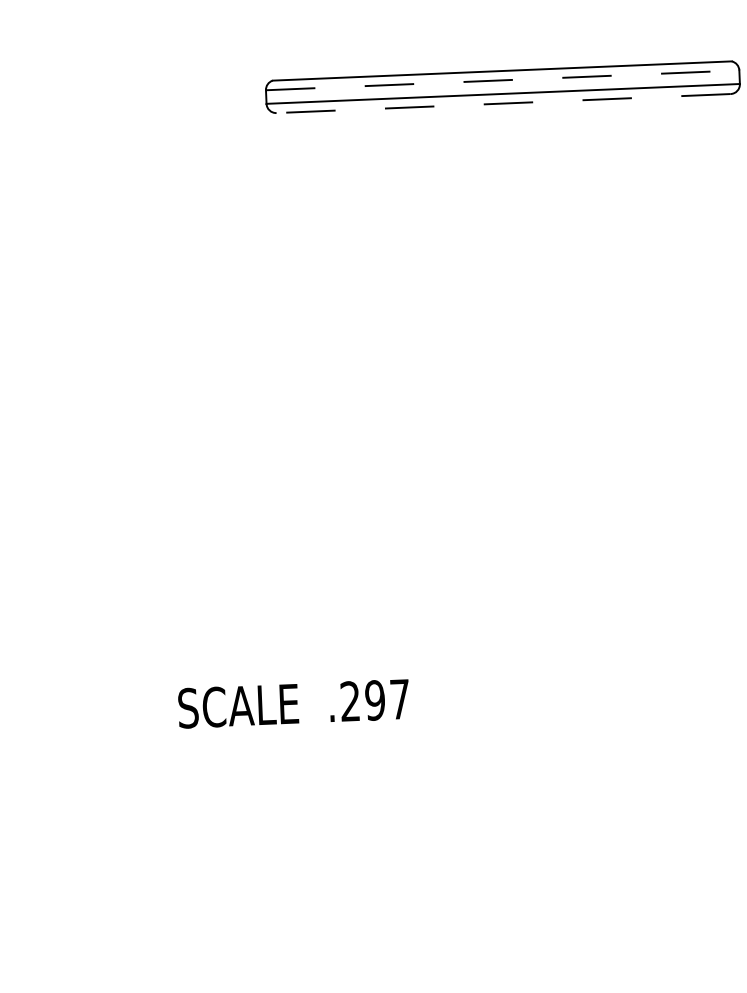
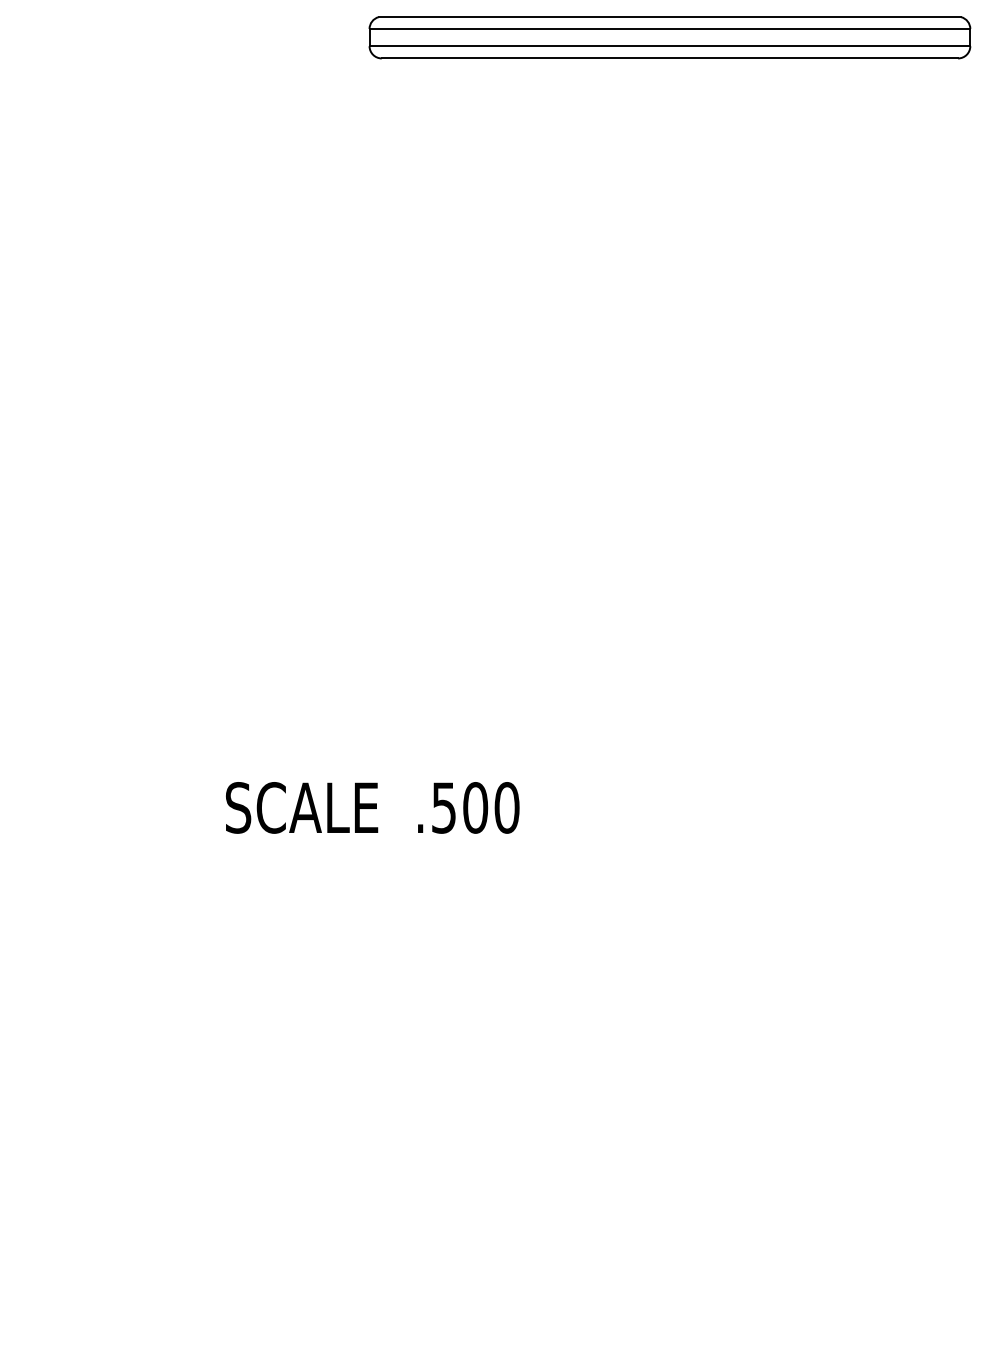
line: (503, 80) -> (670, 29), dashed -> solid
line: (503, 103) -> (669, 58), dashed -> solid
text: (375, 700) -> (475, 807), .297 -> .500

